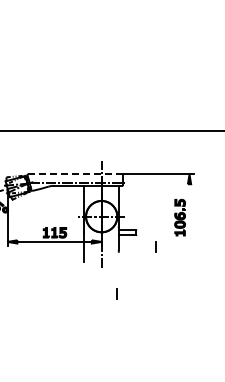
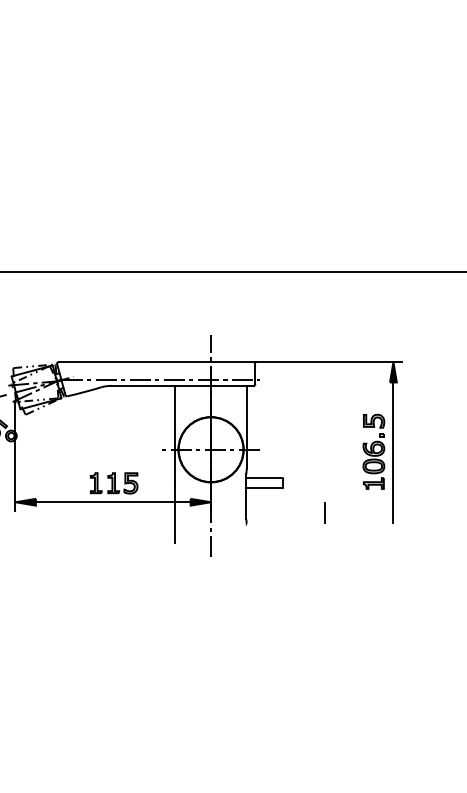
line: (75, 174) -> (156, 362), dashed -> solid
line: (189, 217) -> (393, 451), added
line: (116, 293) -> (241, 609), removed

